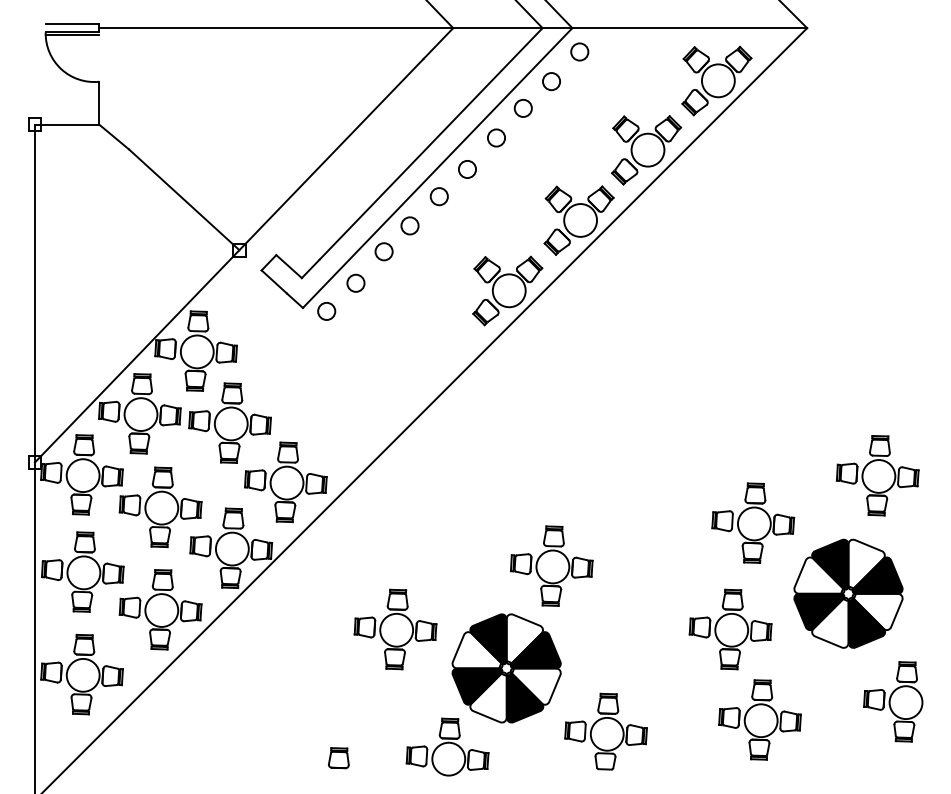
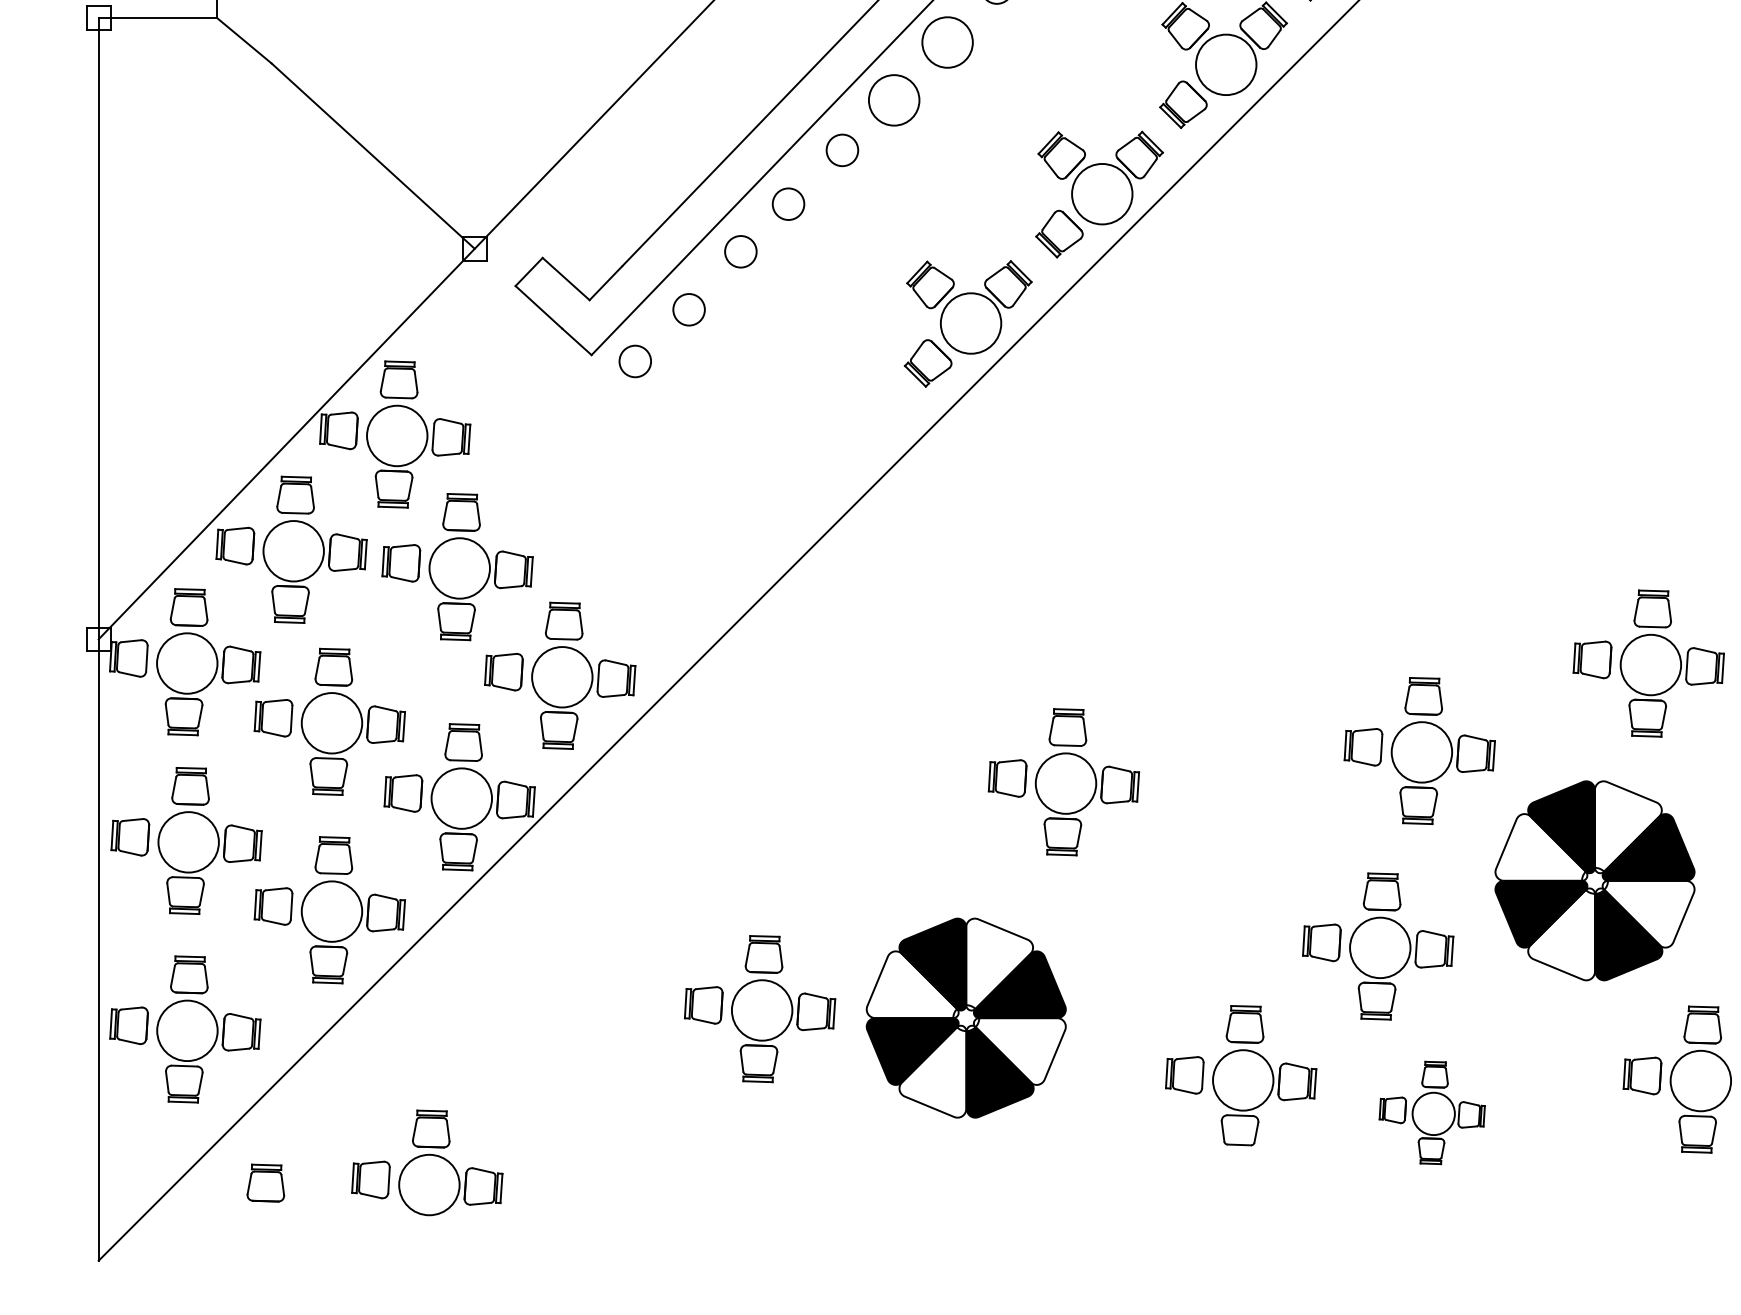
circle: (496, 137) -> (947, 41), size x1.6
circle: (467, 169) -> (894, 100), size x1.6
part: (551, 565) -> (1063, 780), moved
part: (395, 629) -> (759, 1009), moved
part: (759, 719) -> (1431, 1112), size x0.7
part: (605, 731) -> (1240, 1075), moved
part: (447, 746) -> (427, 1161), moved
part: (338, 758) -> (265, 1183), moved

